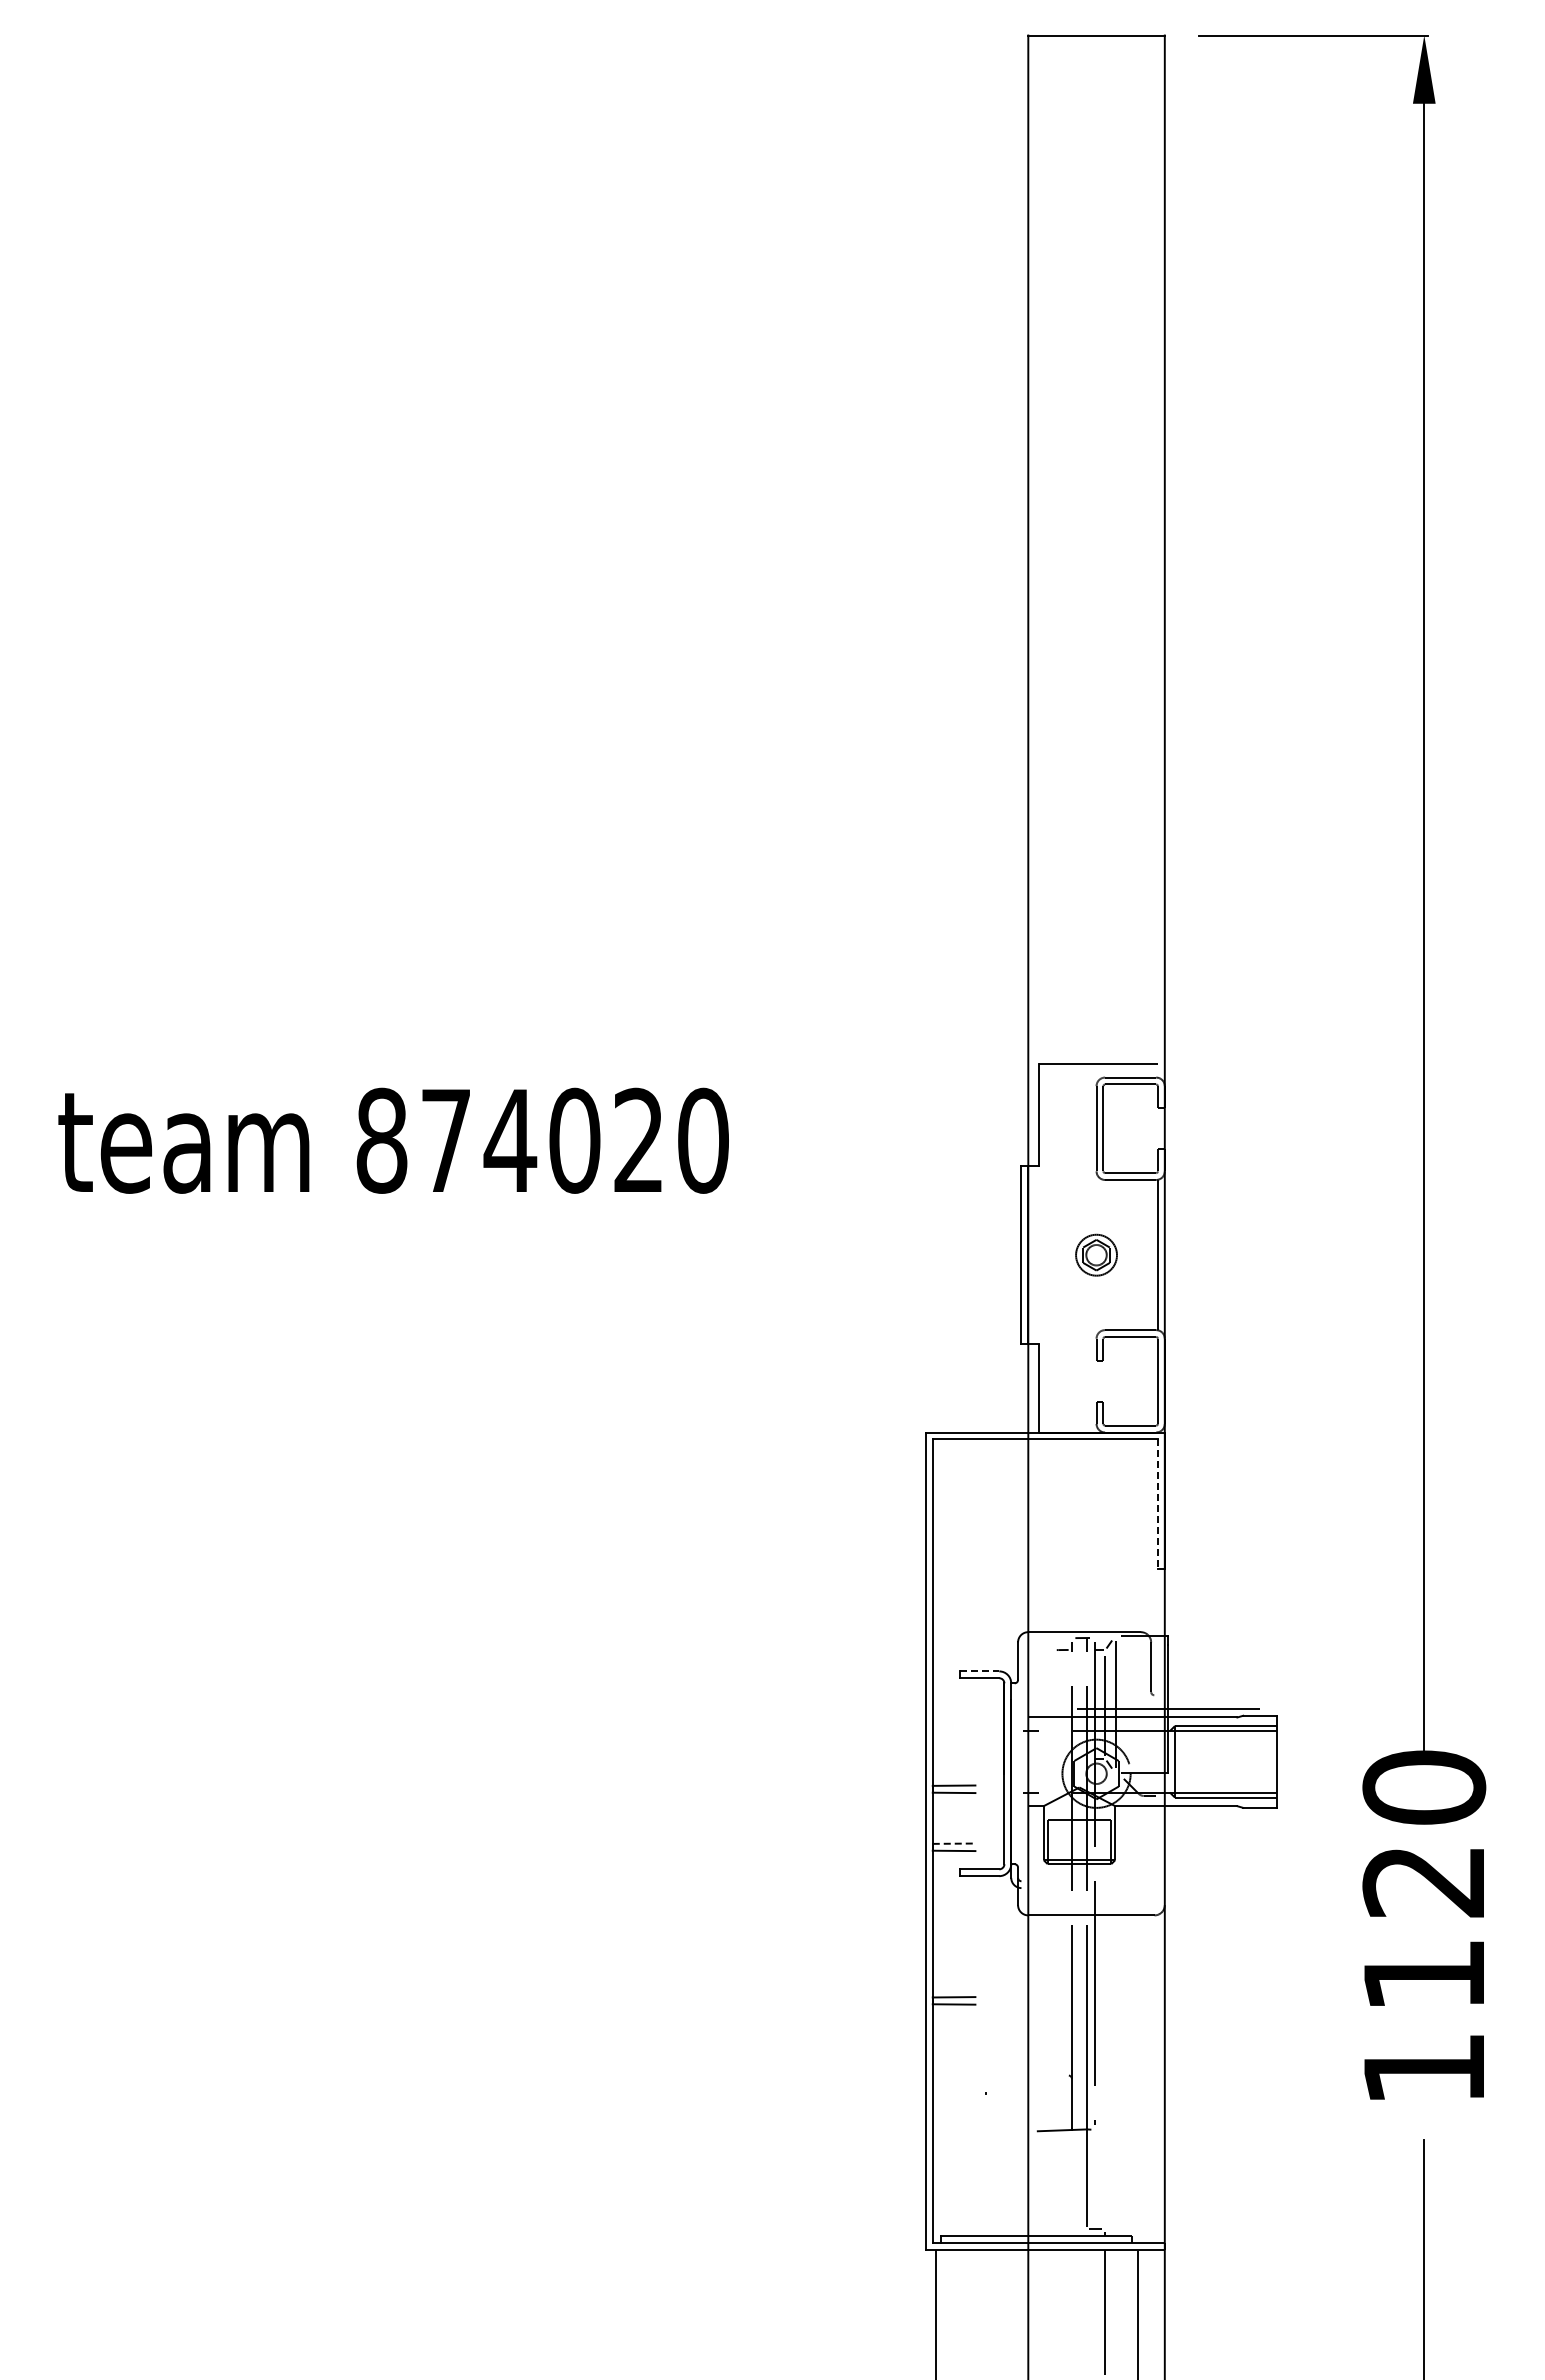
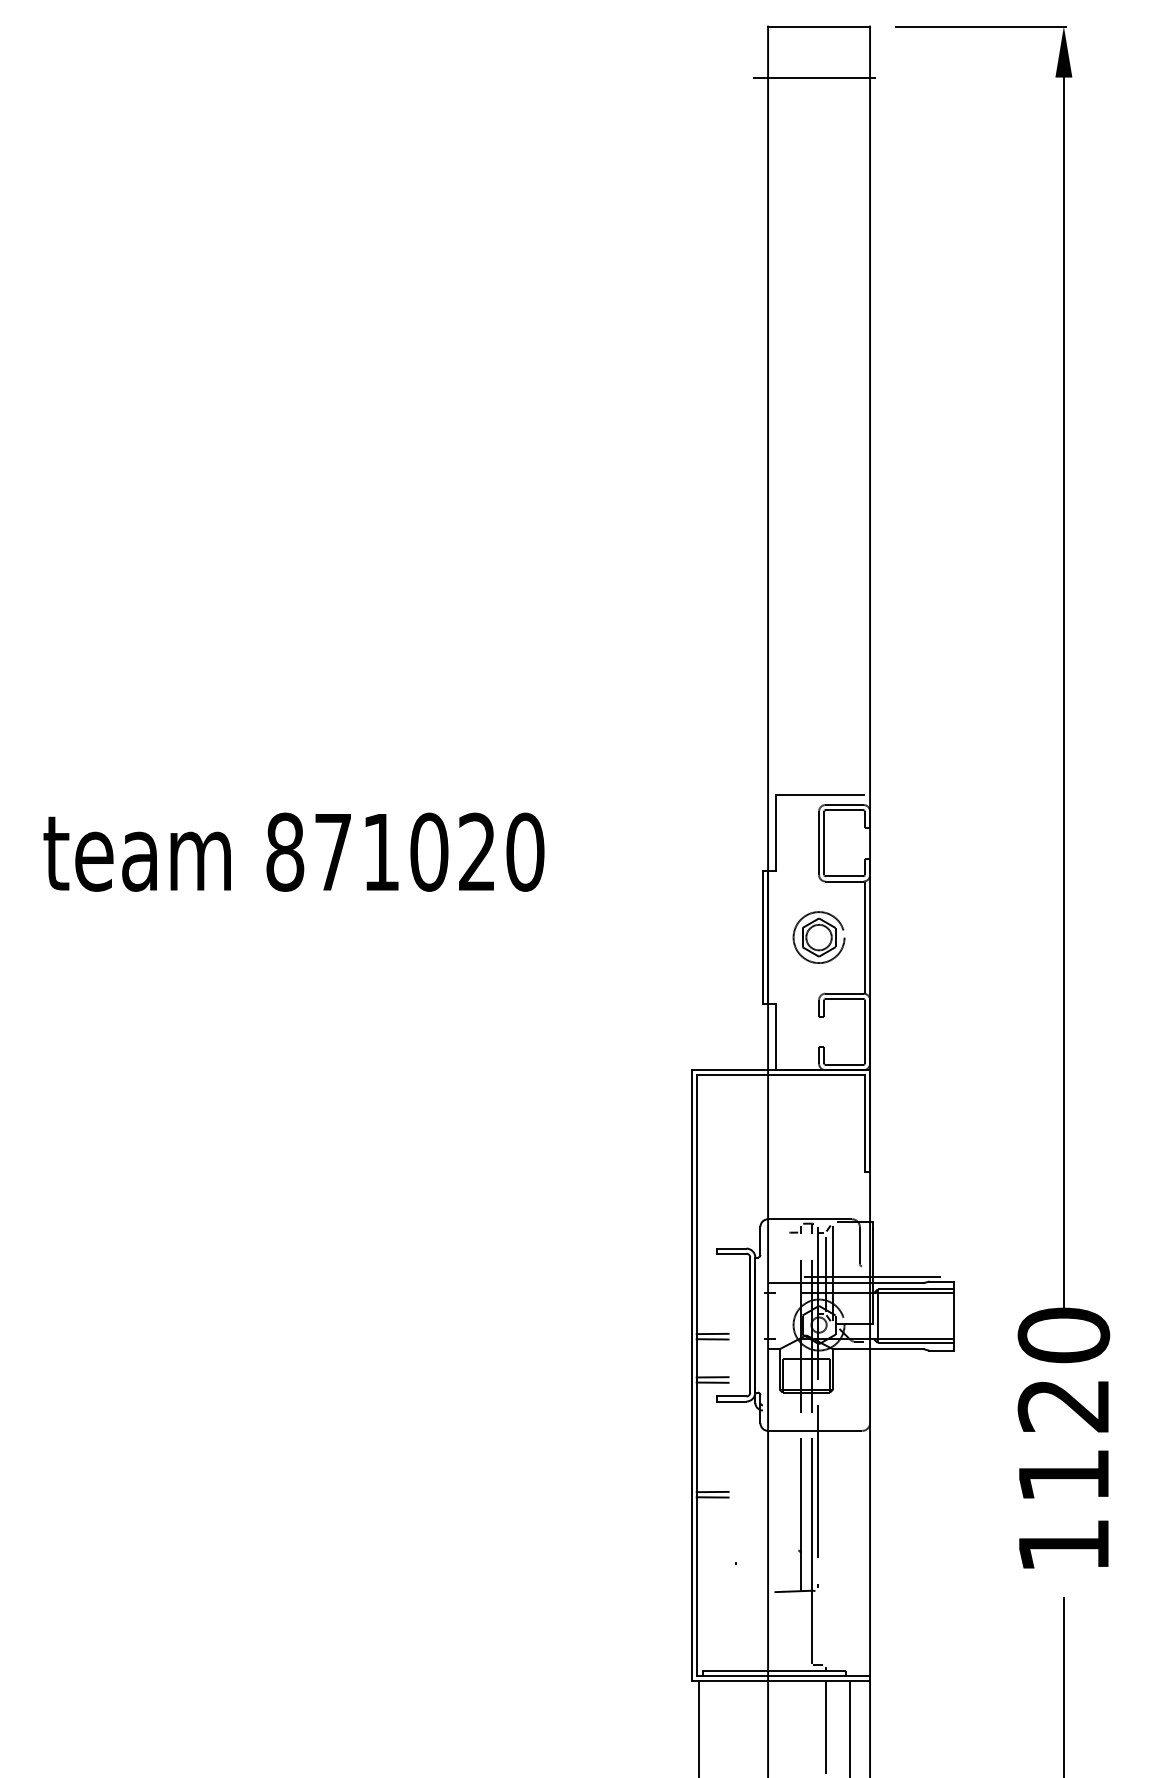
line: (1090, 103) -> (814, 77), added
text: (510, 1140) -> (381, 852), 874020 -> 871020
part: (1096, 1255) -> (819, 937), size x1.67
line: (1157, 1504) -> (864, 1123), dashed -> solid
line: (979, 1671) -> (731, 1248), dashed -> solid
line: (954, 1843) -> (712, 1377), dashed -> solid

